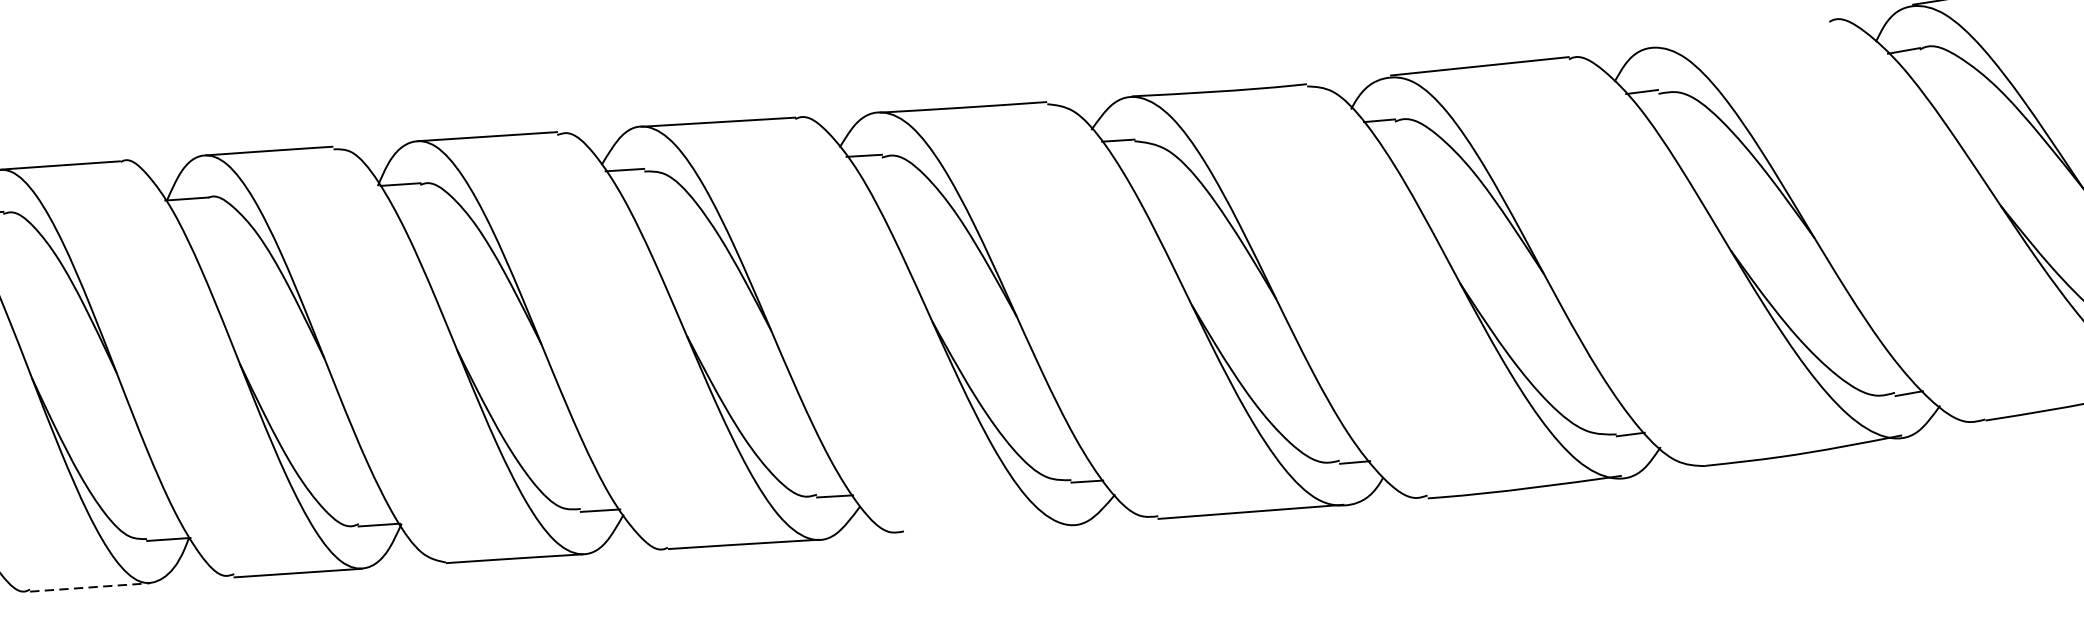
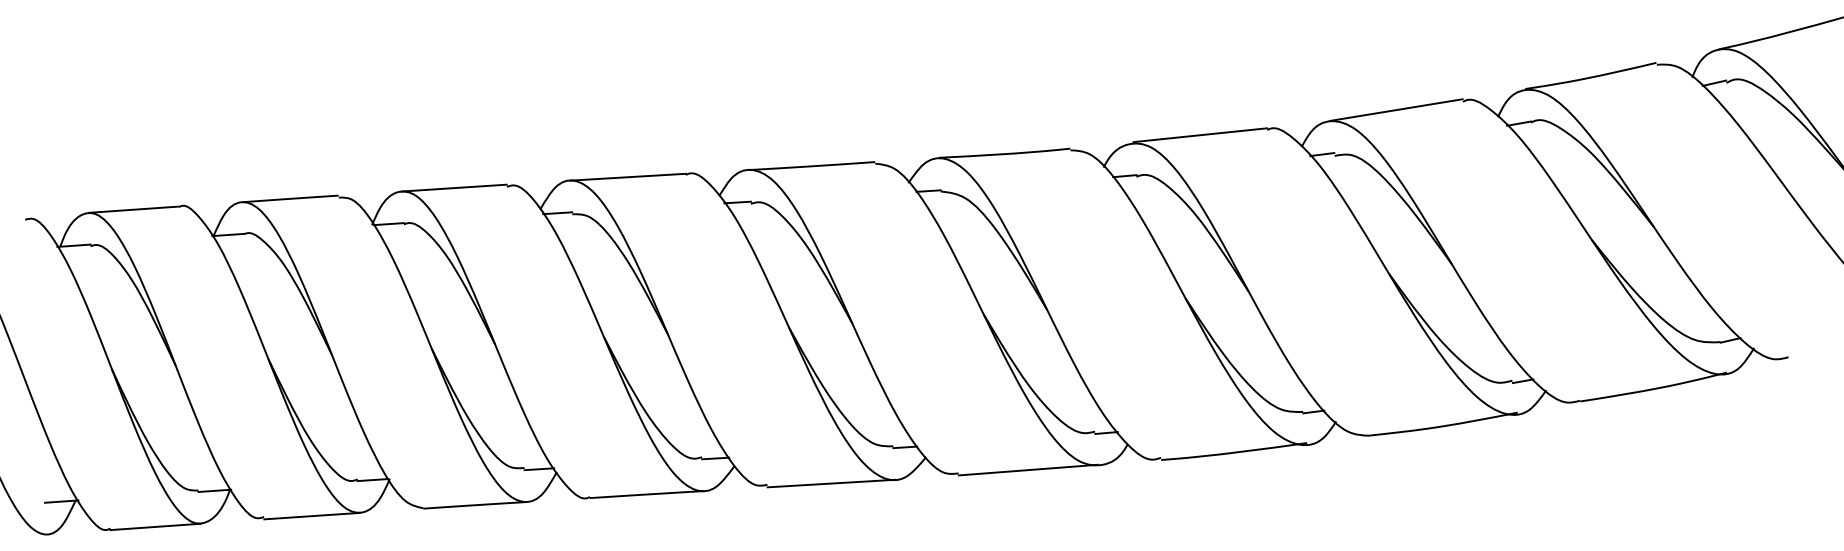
line: (1740, 32) -> (1396, 109), added
line: (989, 529) -> (831, 483), added
line: (91, 586) -> (156, 526), dashed -> solid

